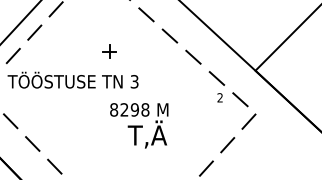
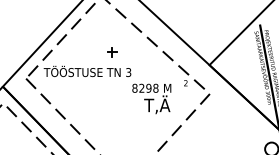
text: (138, 125) -> (151, 98), moved

